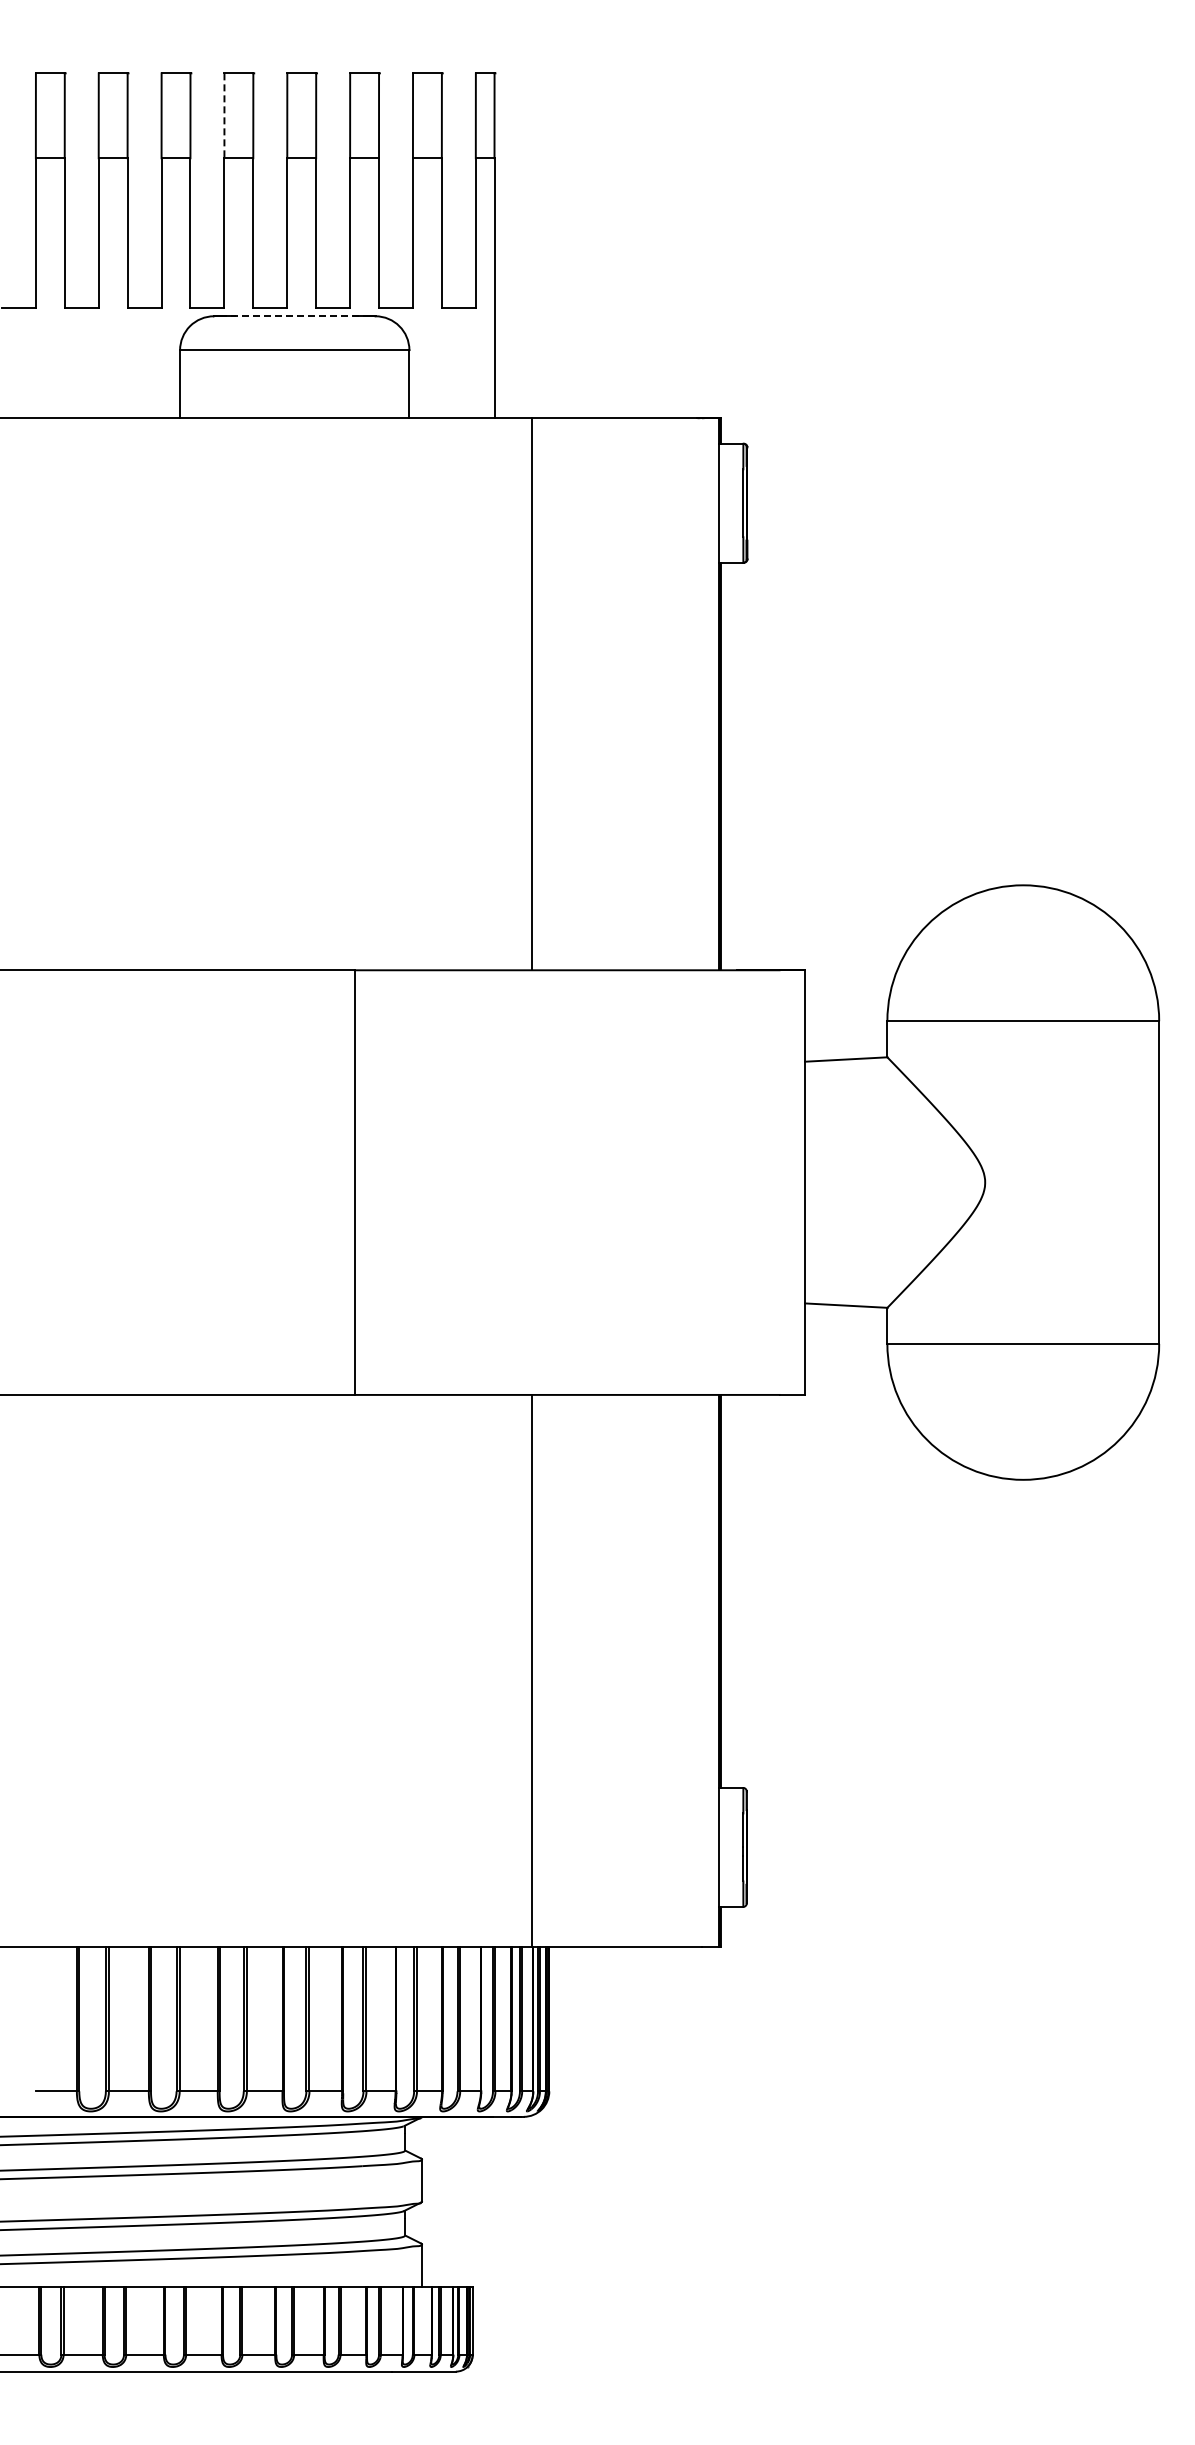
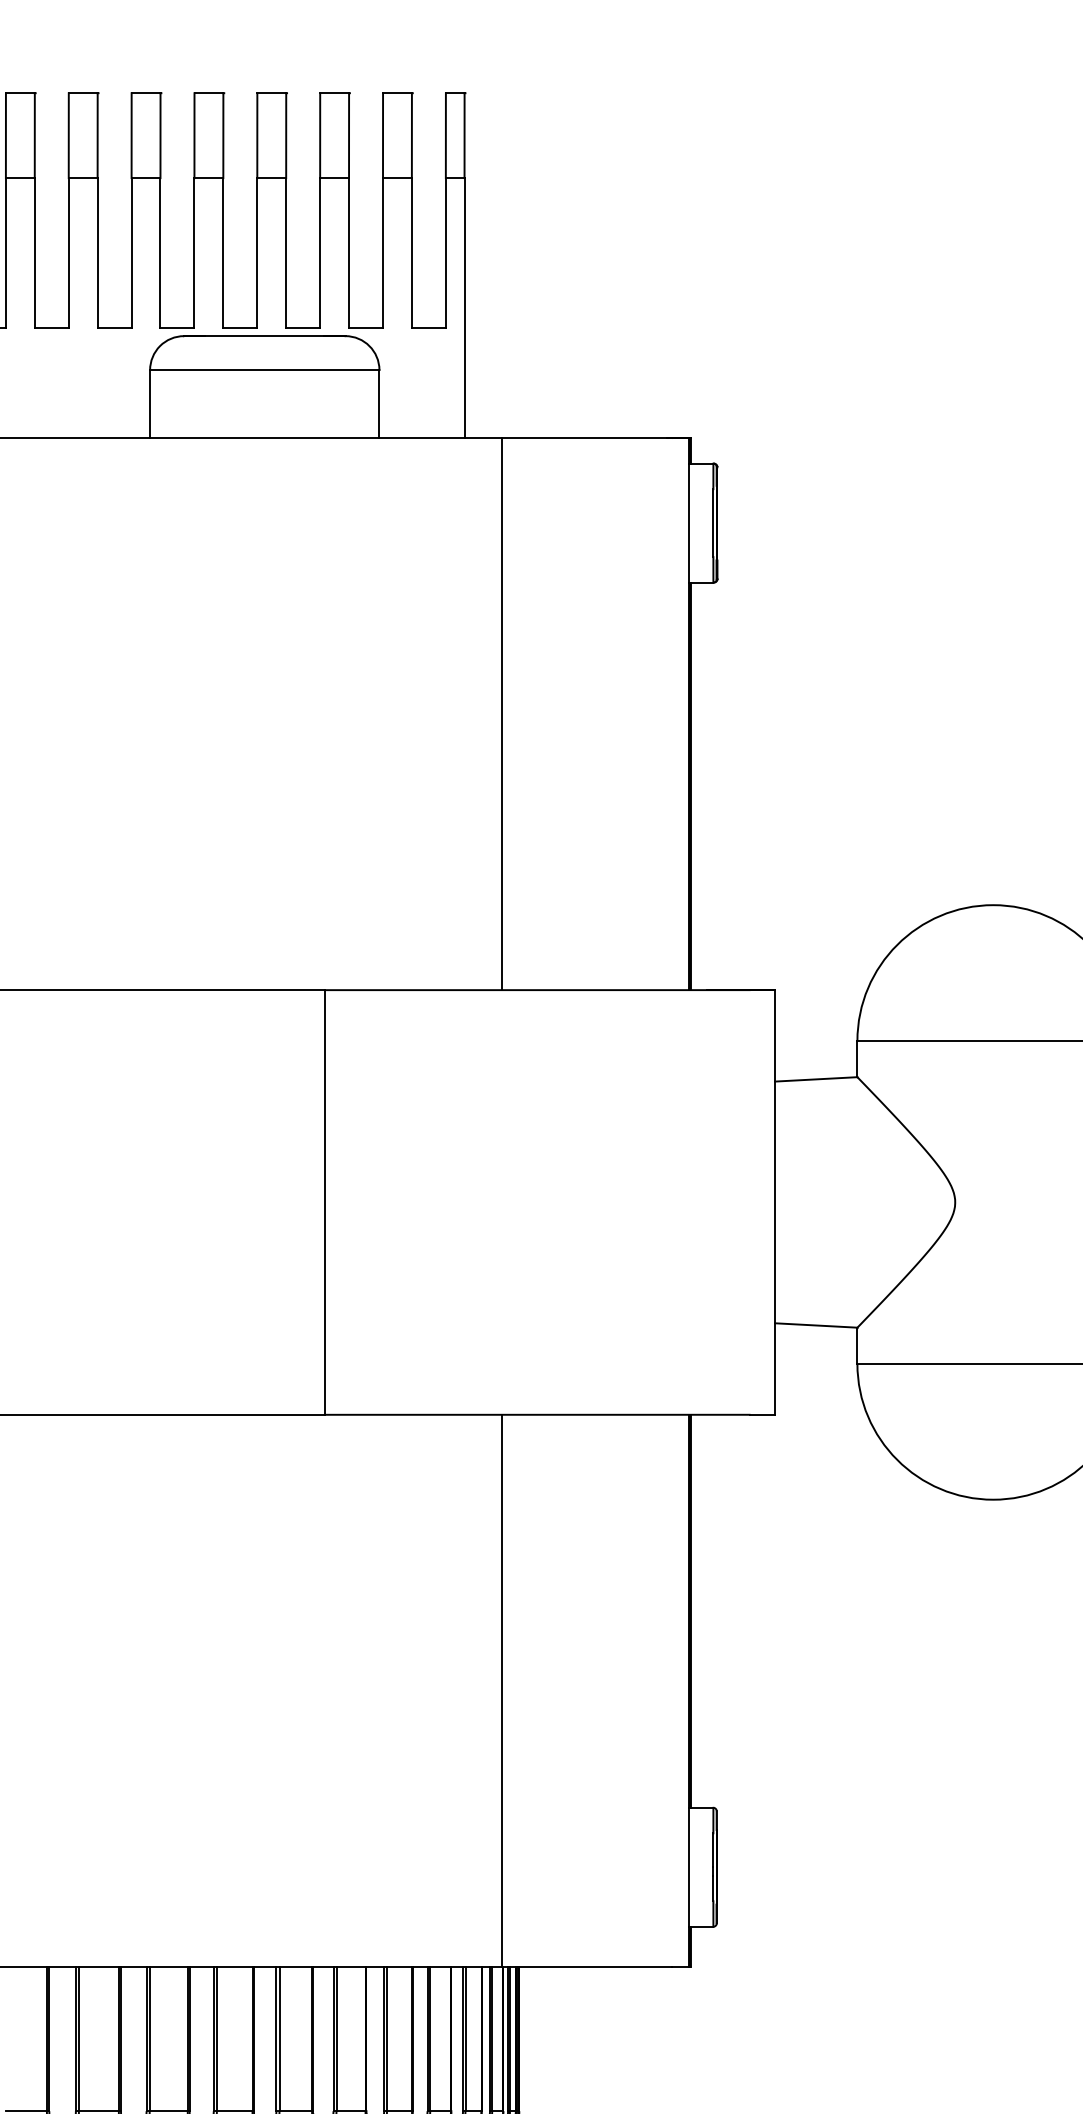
line: (224, 116) -> (194, 136), dashed -> solid
line: (294, 316) -> (264, 336), dashed -> solid

